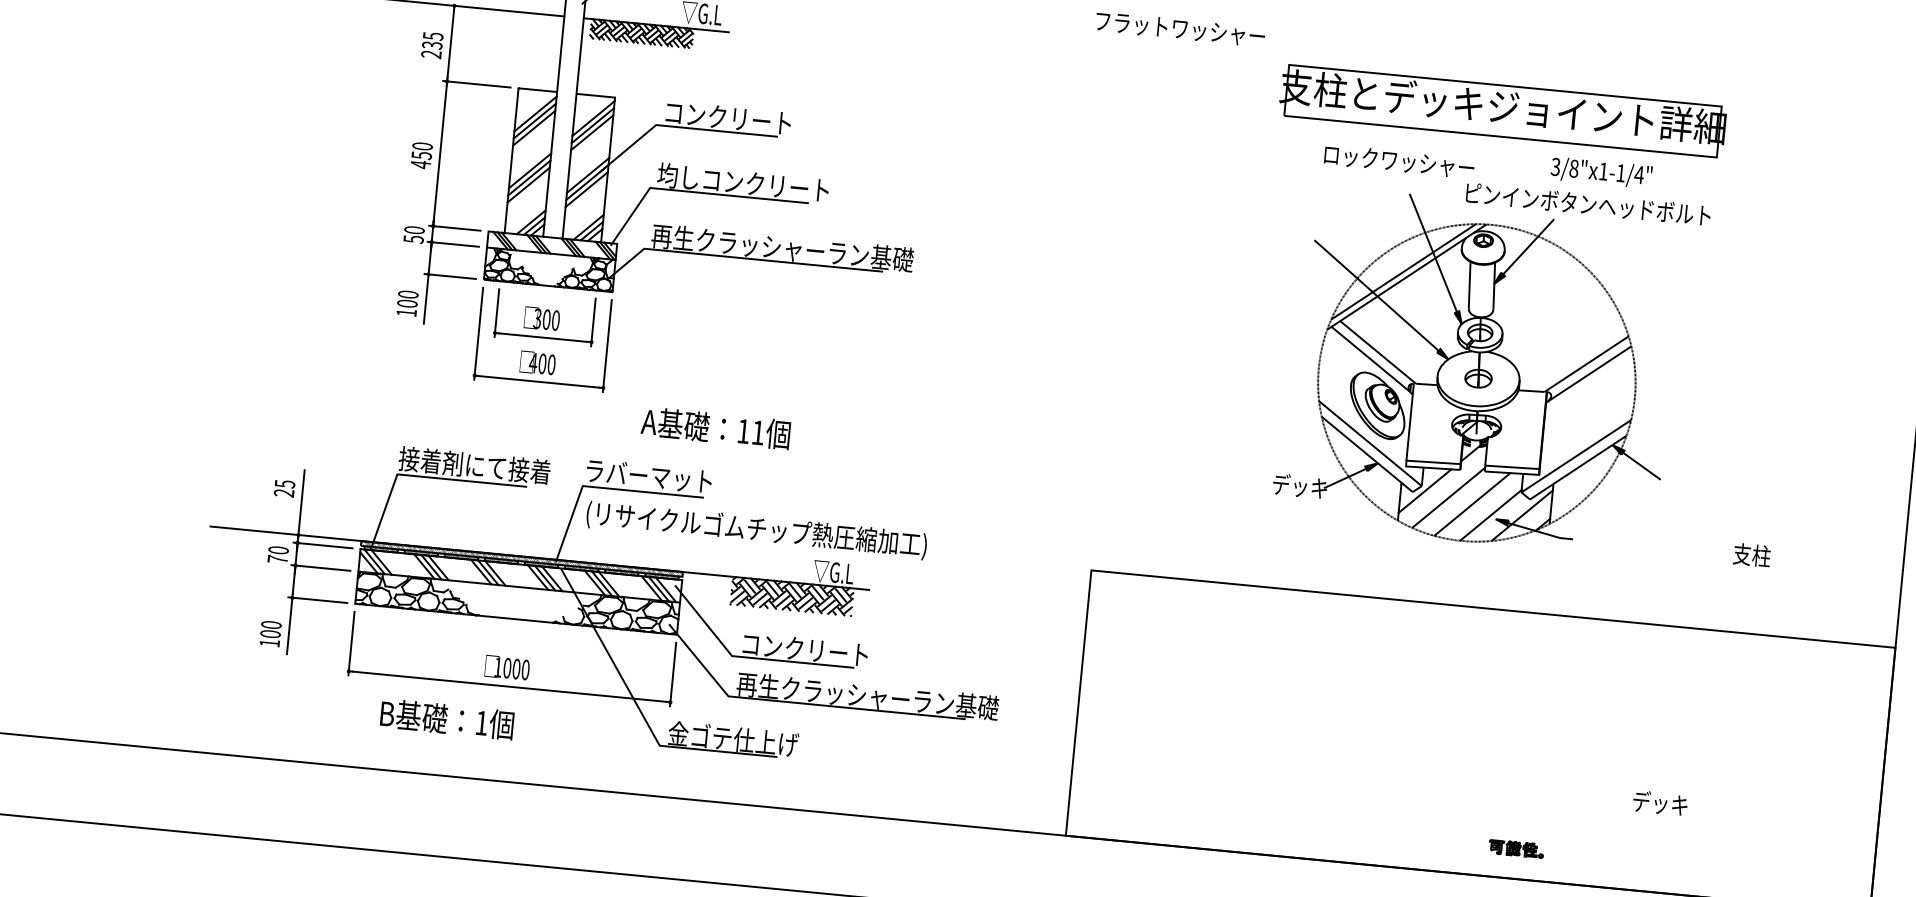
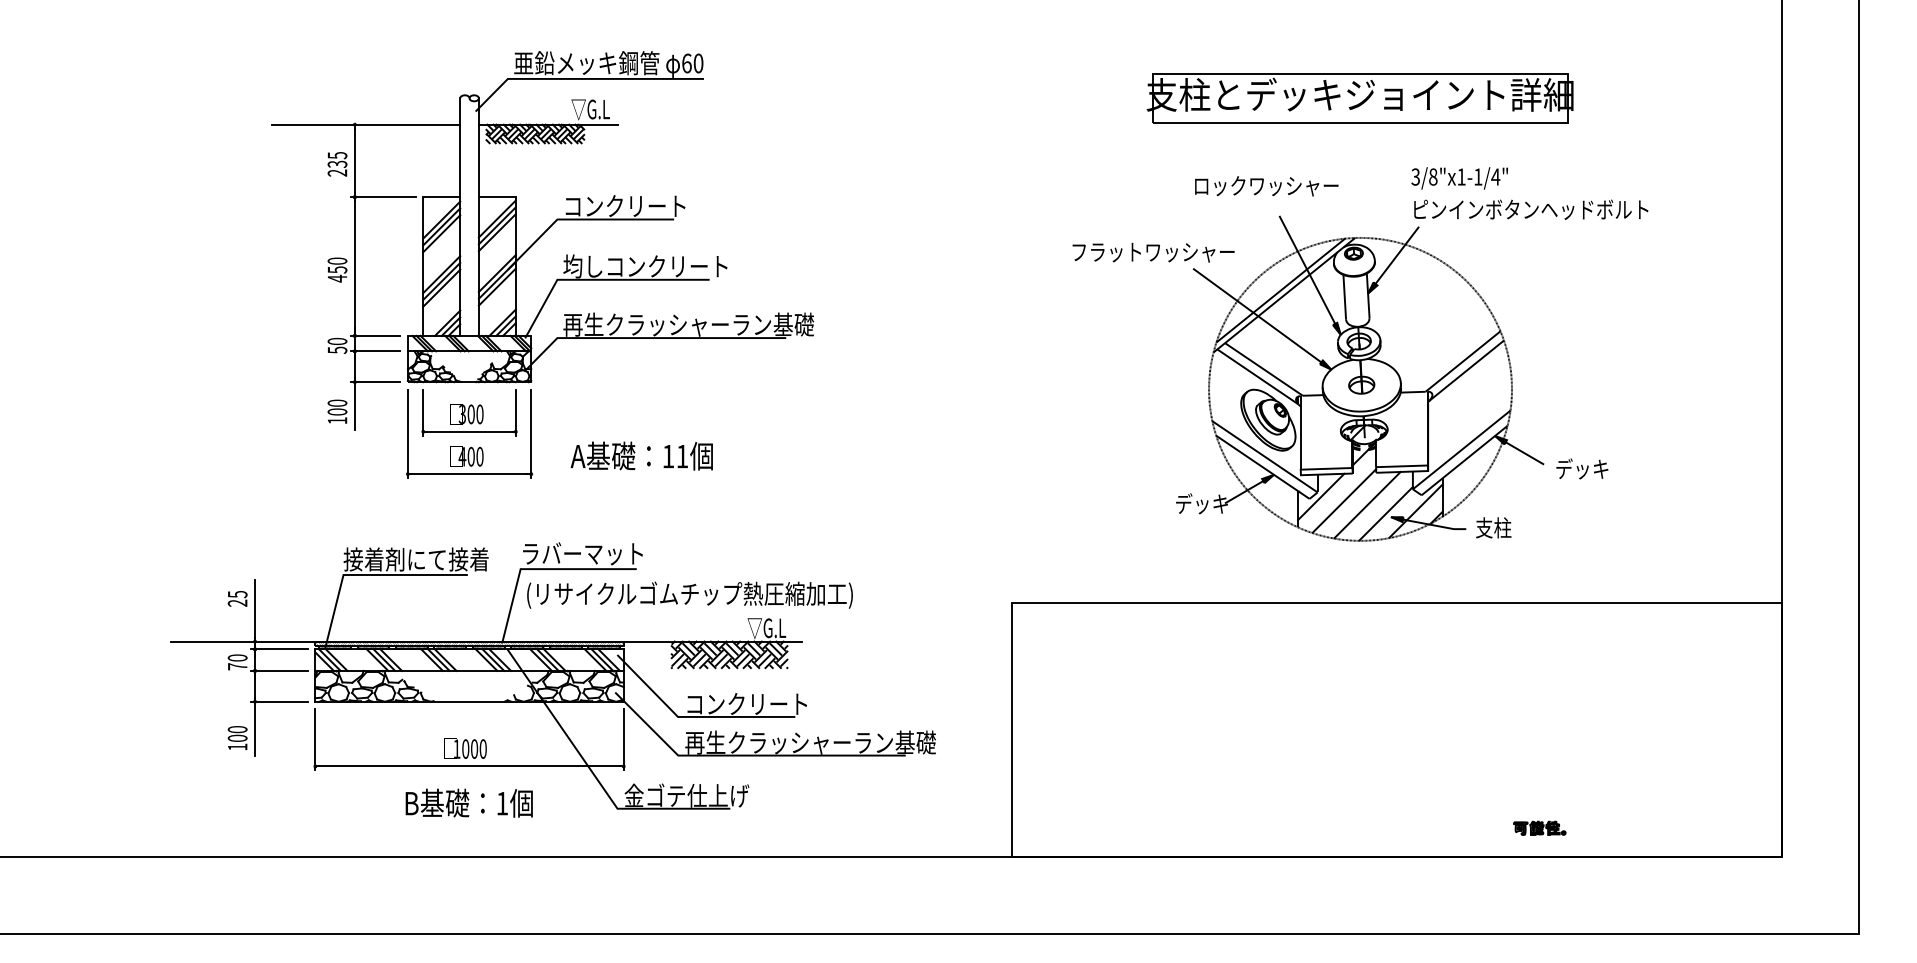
text: (1180, 29) -> (1153, 252), moved
part: (1501, 110) -> (1359, 98), moved
text: (1588, 204) -> (1531, 209), moved
text: (715, 427) -> (641, 455), moved
text: (1751, 554) -> (1493, 527), moved
text: (446, 718) -> (468, 802), moved
text: (1660, 802) -> (1582, 468), moved
part: (1516, 847) -> (1539, 827), moved

